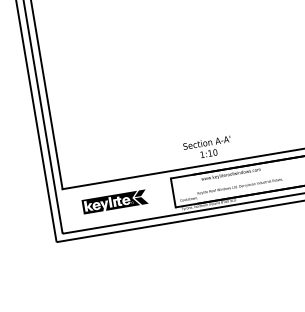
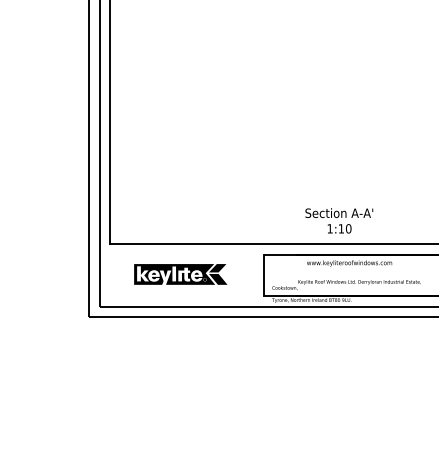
text: (207, 147) -> (339, 220), moved

